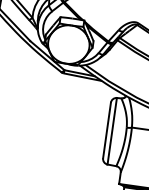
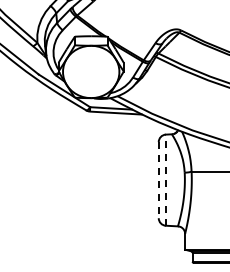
line: (106, 130) -> (158, 180), solid -> dashed
line: (111, 131) -> (165, 180), solid -> dashed

